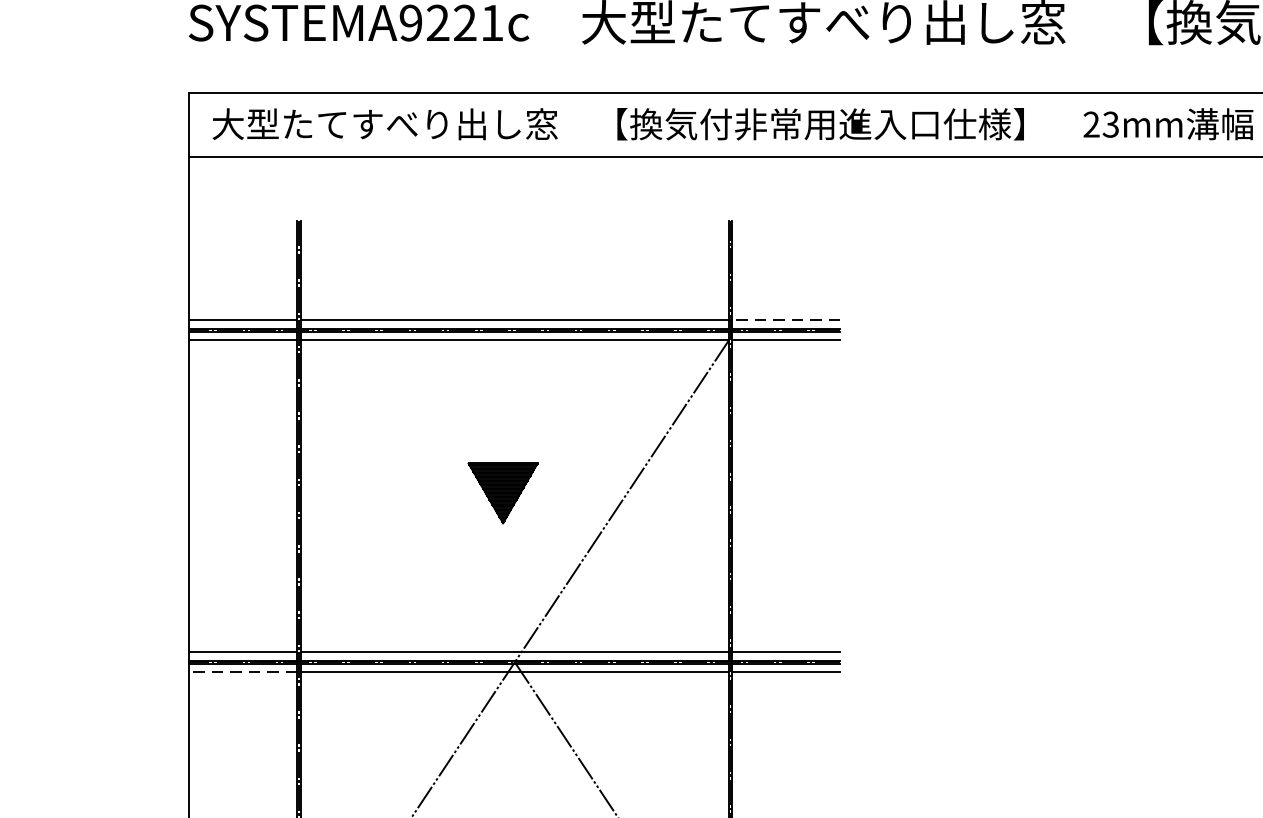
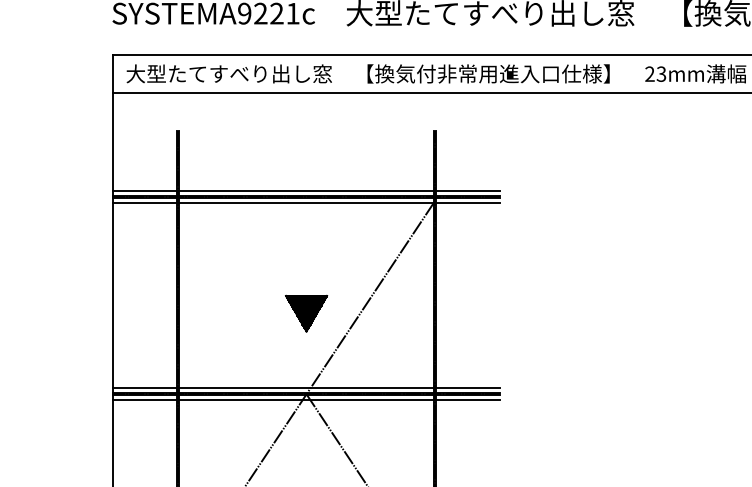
line: (785, 319) -> (467, 190), dashed -> solid
part: (503, 492) -> (306, 313), moved
line: (242, 672) -> (144, 400), dashed -> solid

